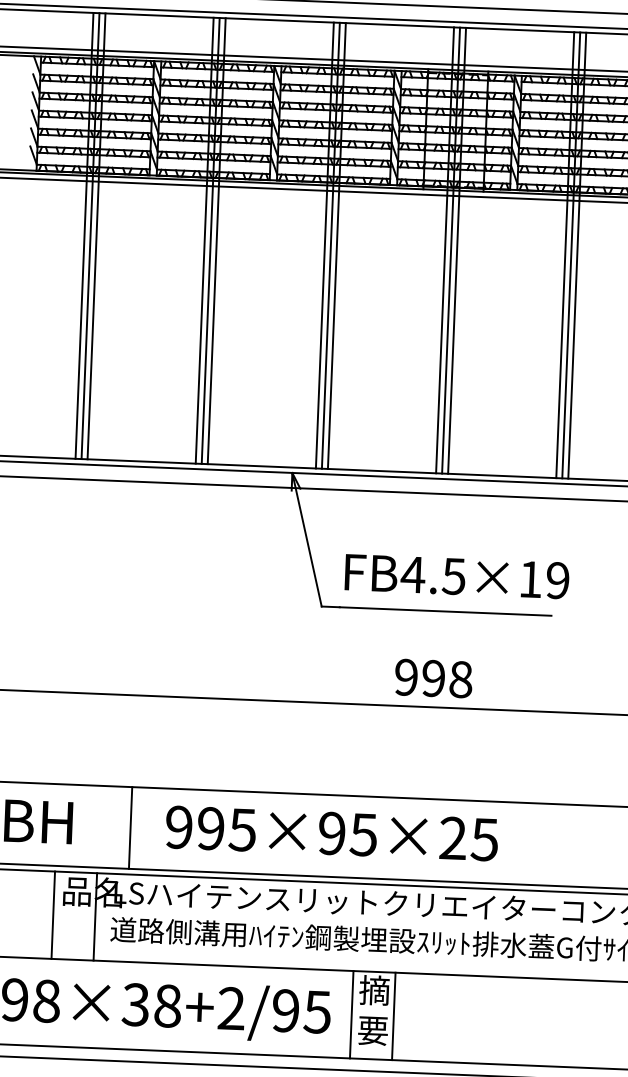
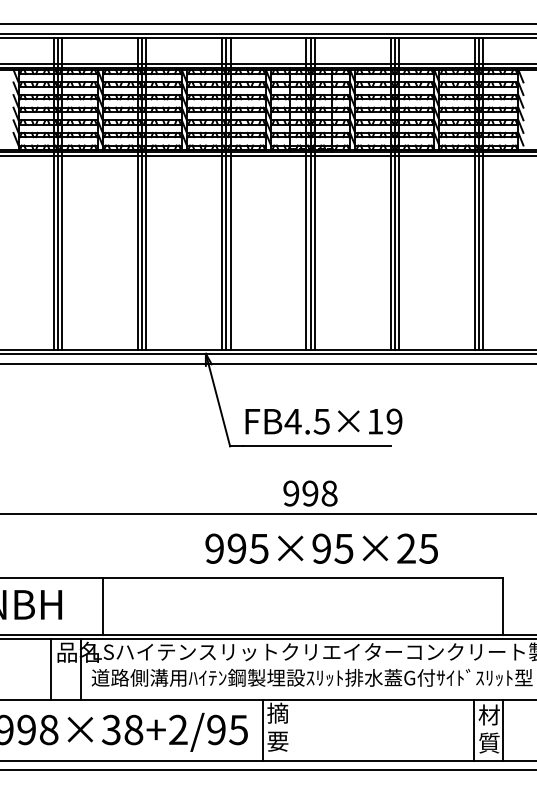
text: (331, 833) -> (321, 548), moved
line: (394, 1015) -> (292, 730), removed

